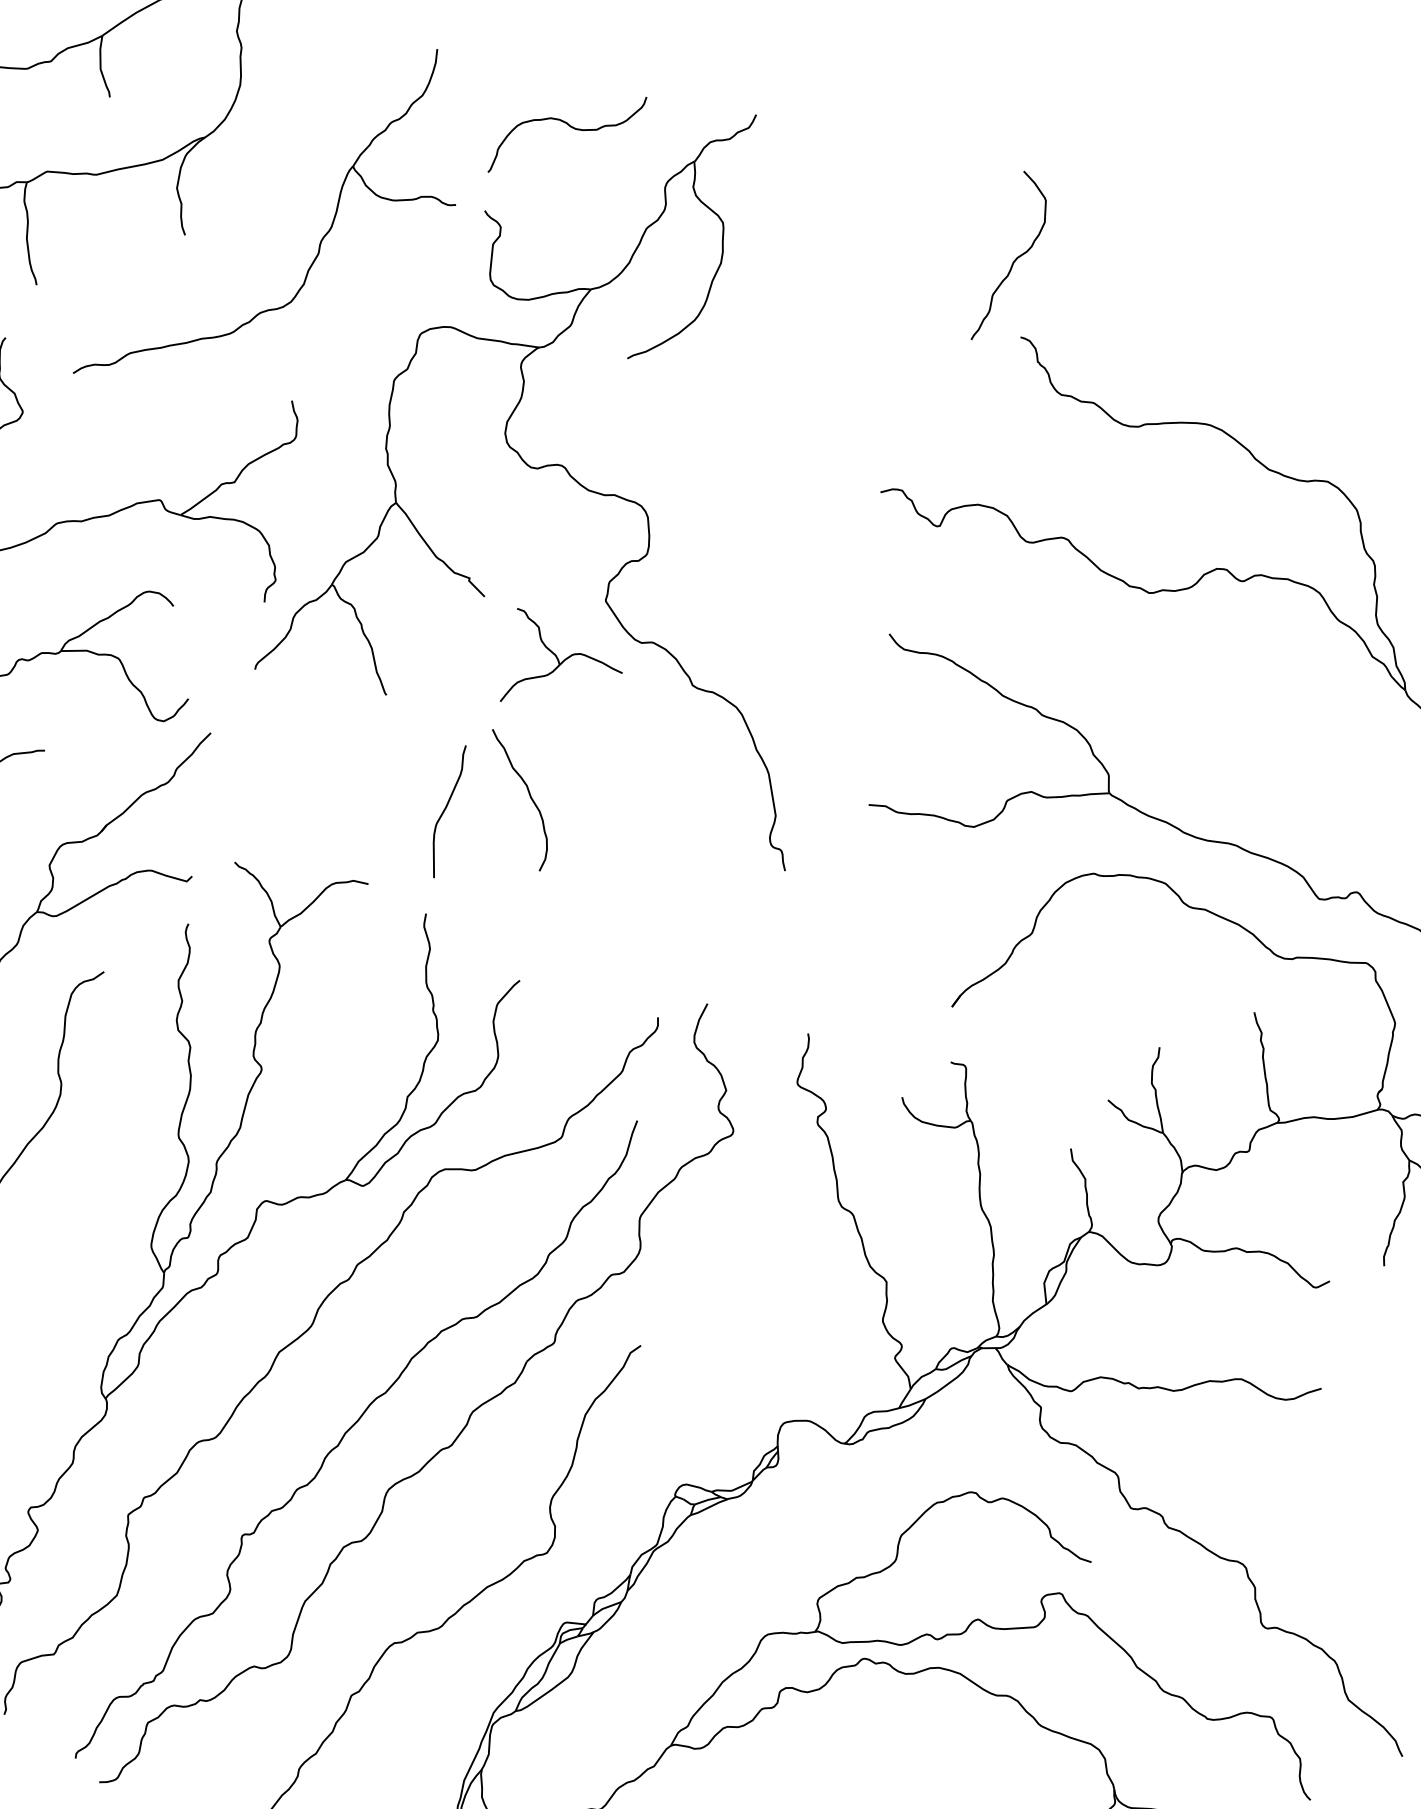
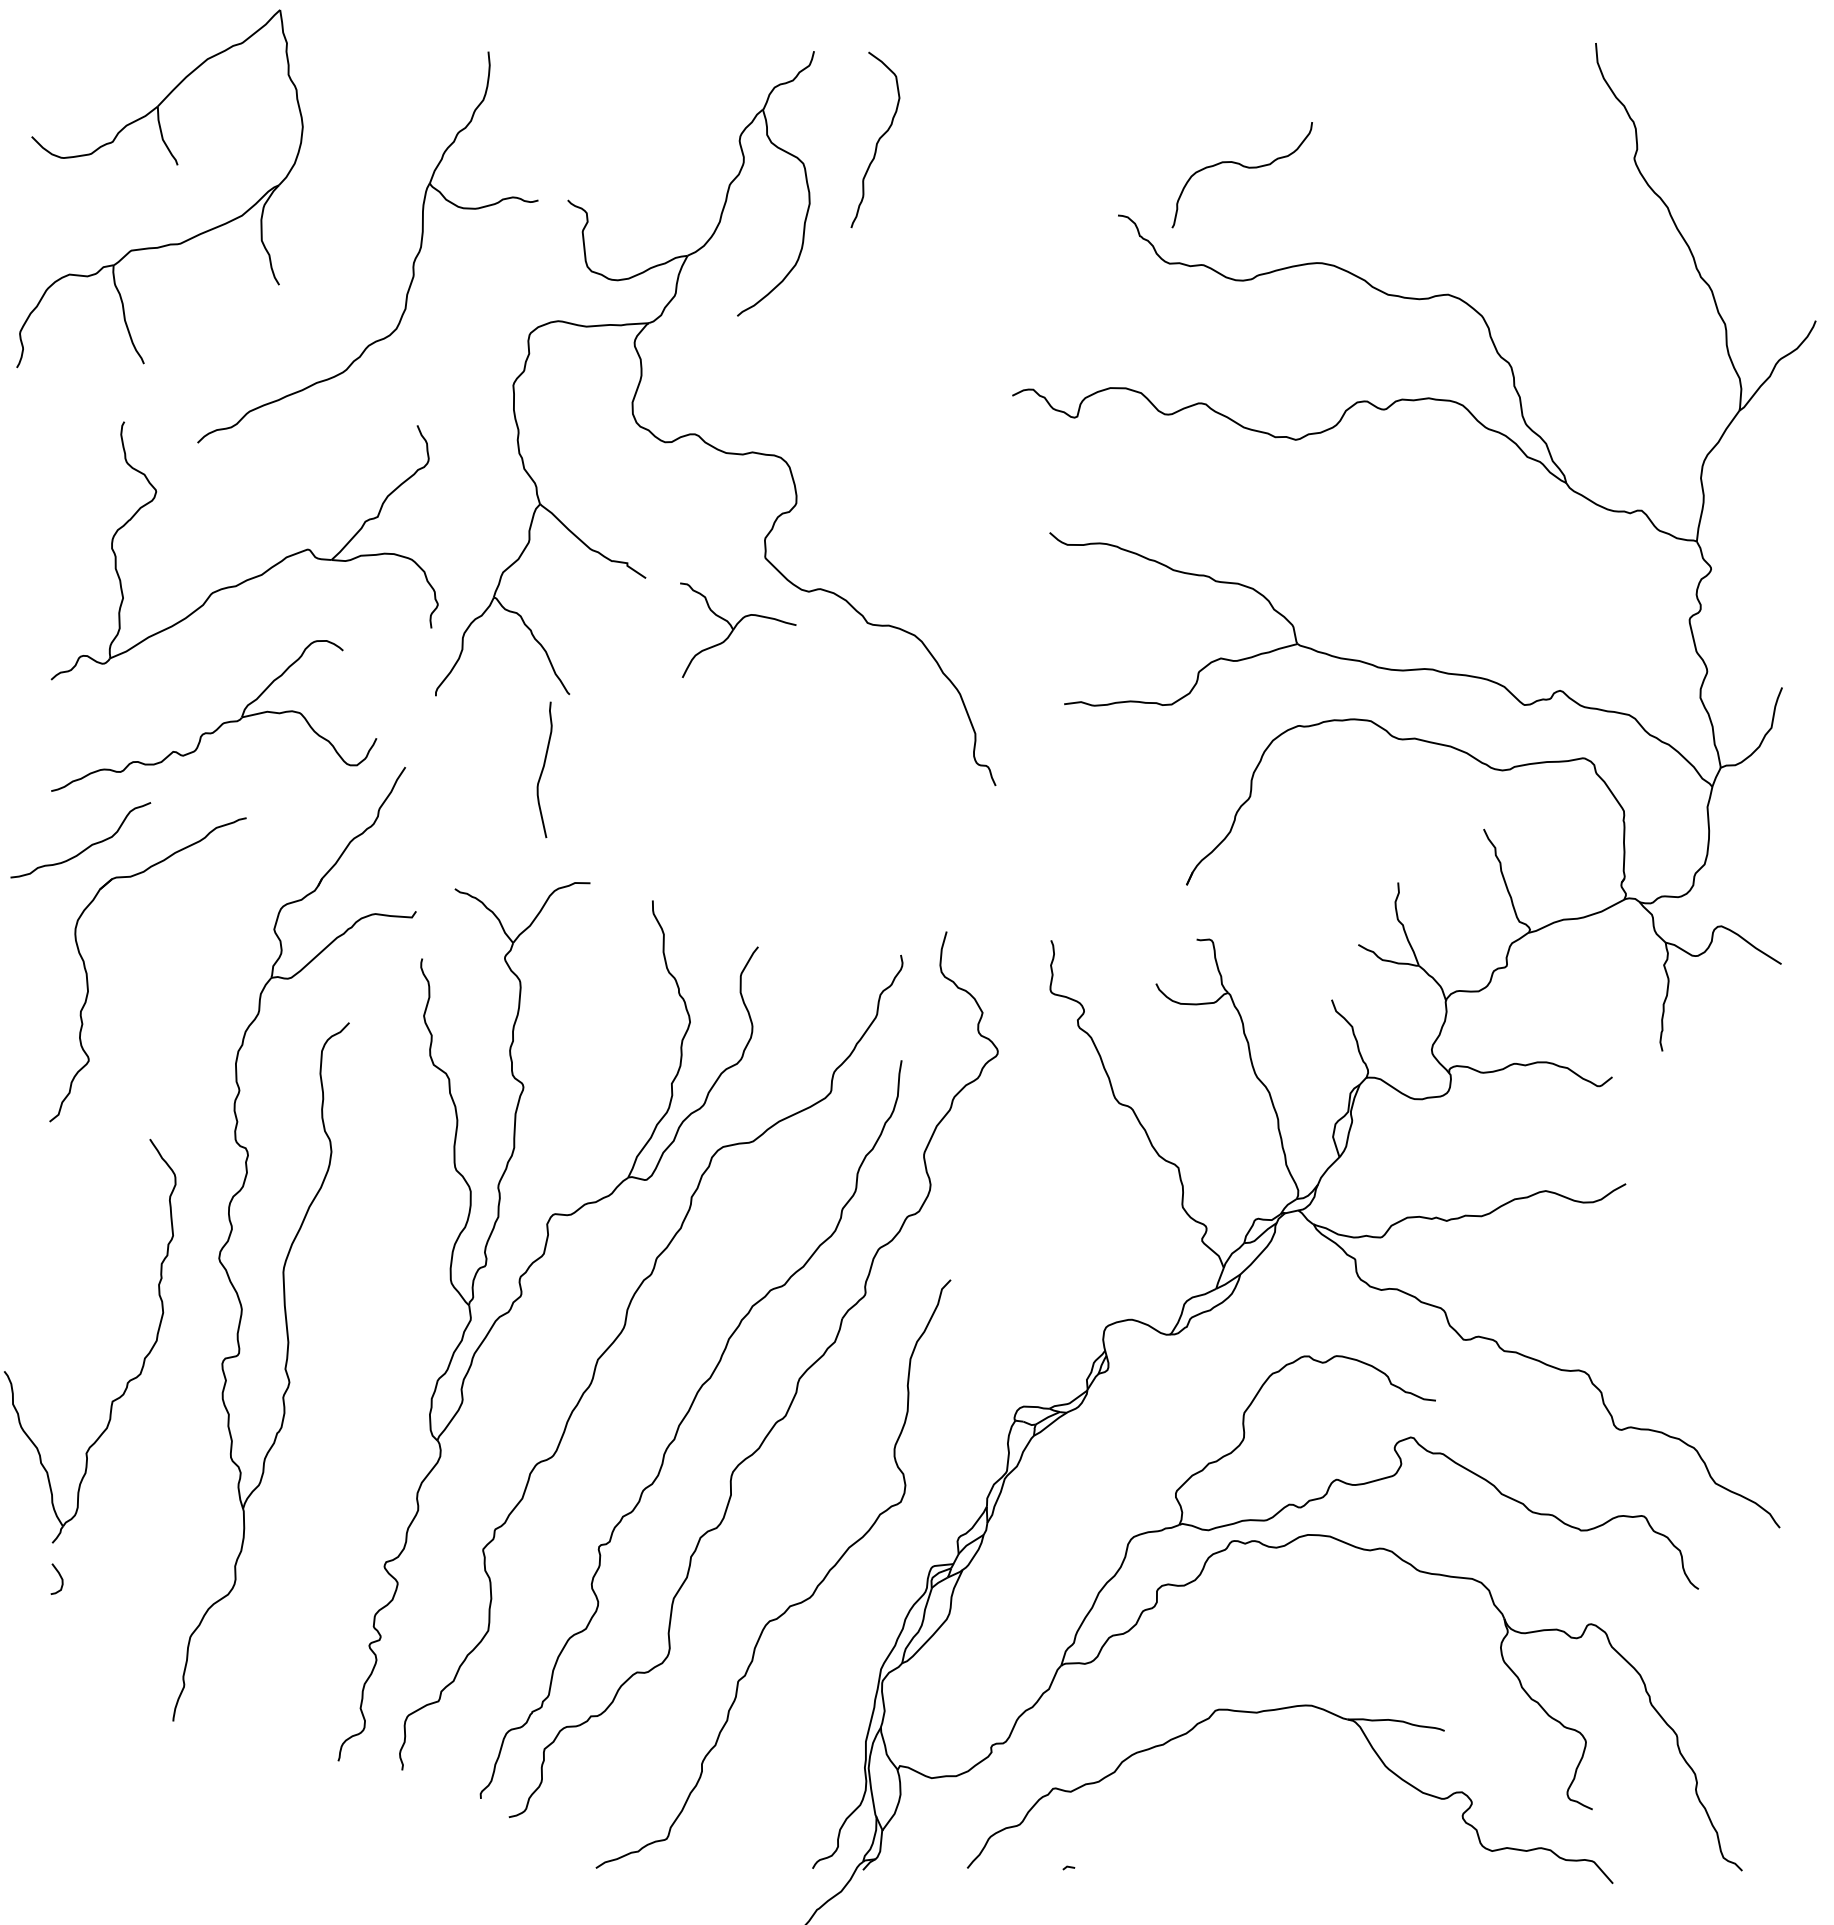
curve: (570, 127) -> (1243, 167), moved
curve: (1014, 259) -> (877, 140), moved
curve: (529, 797) -> (730, 765), removed
curve: (446, 809) -> (544, 768), moved

